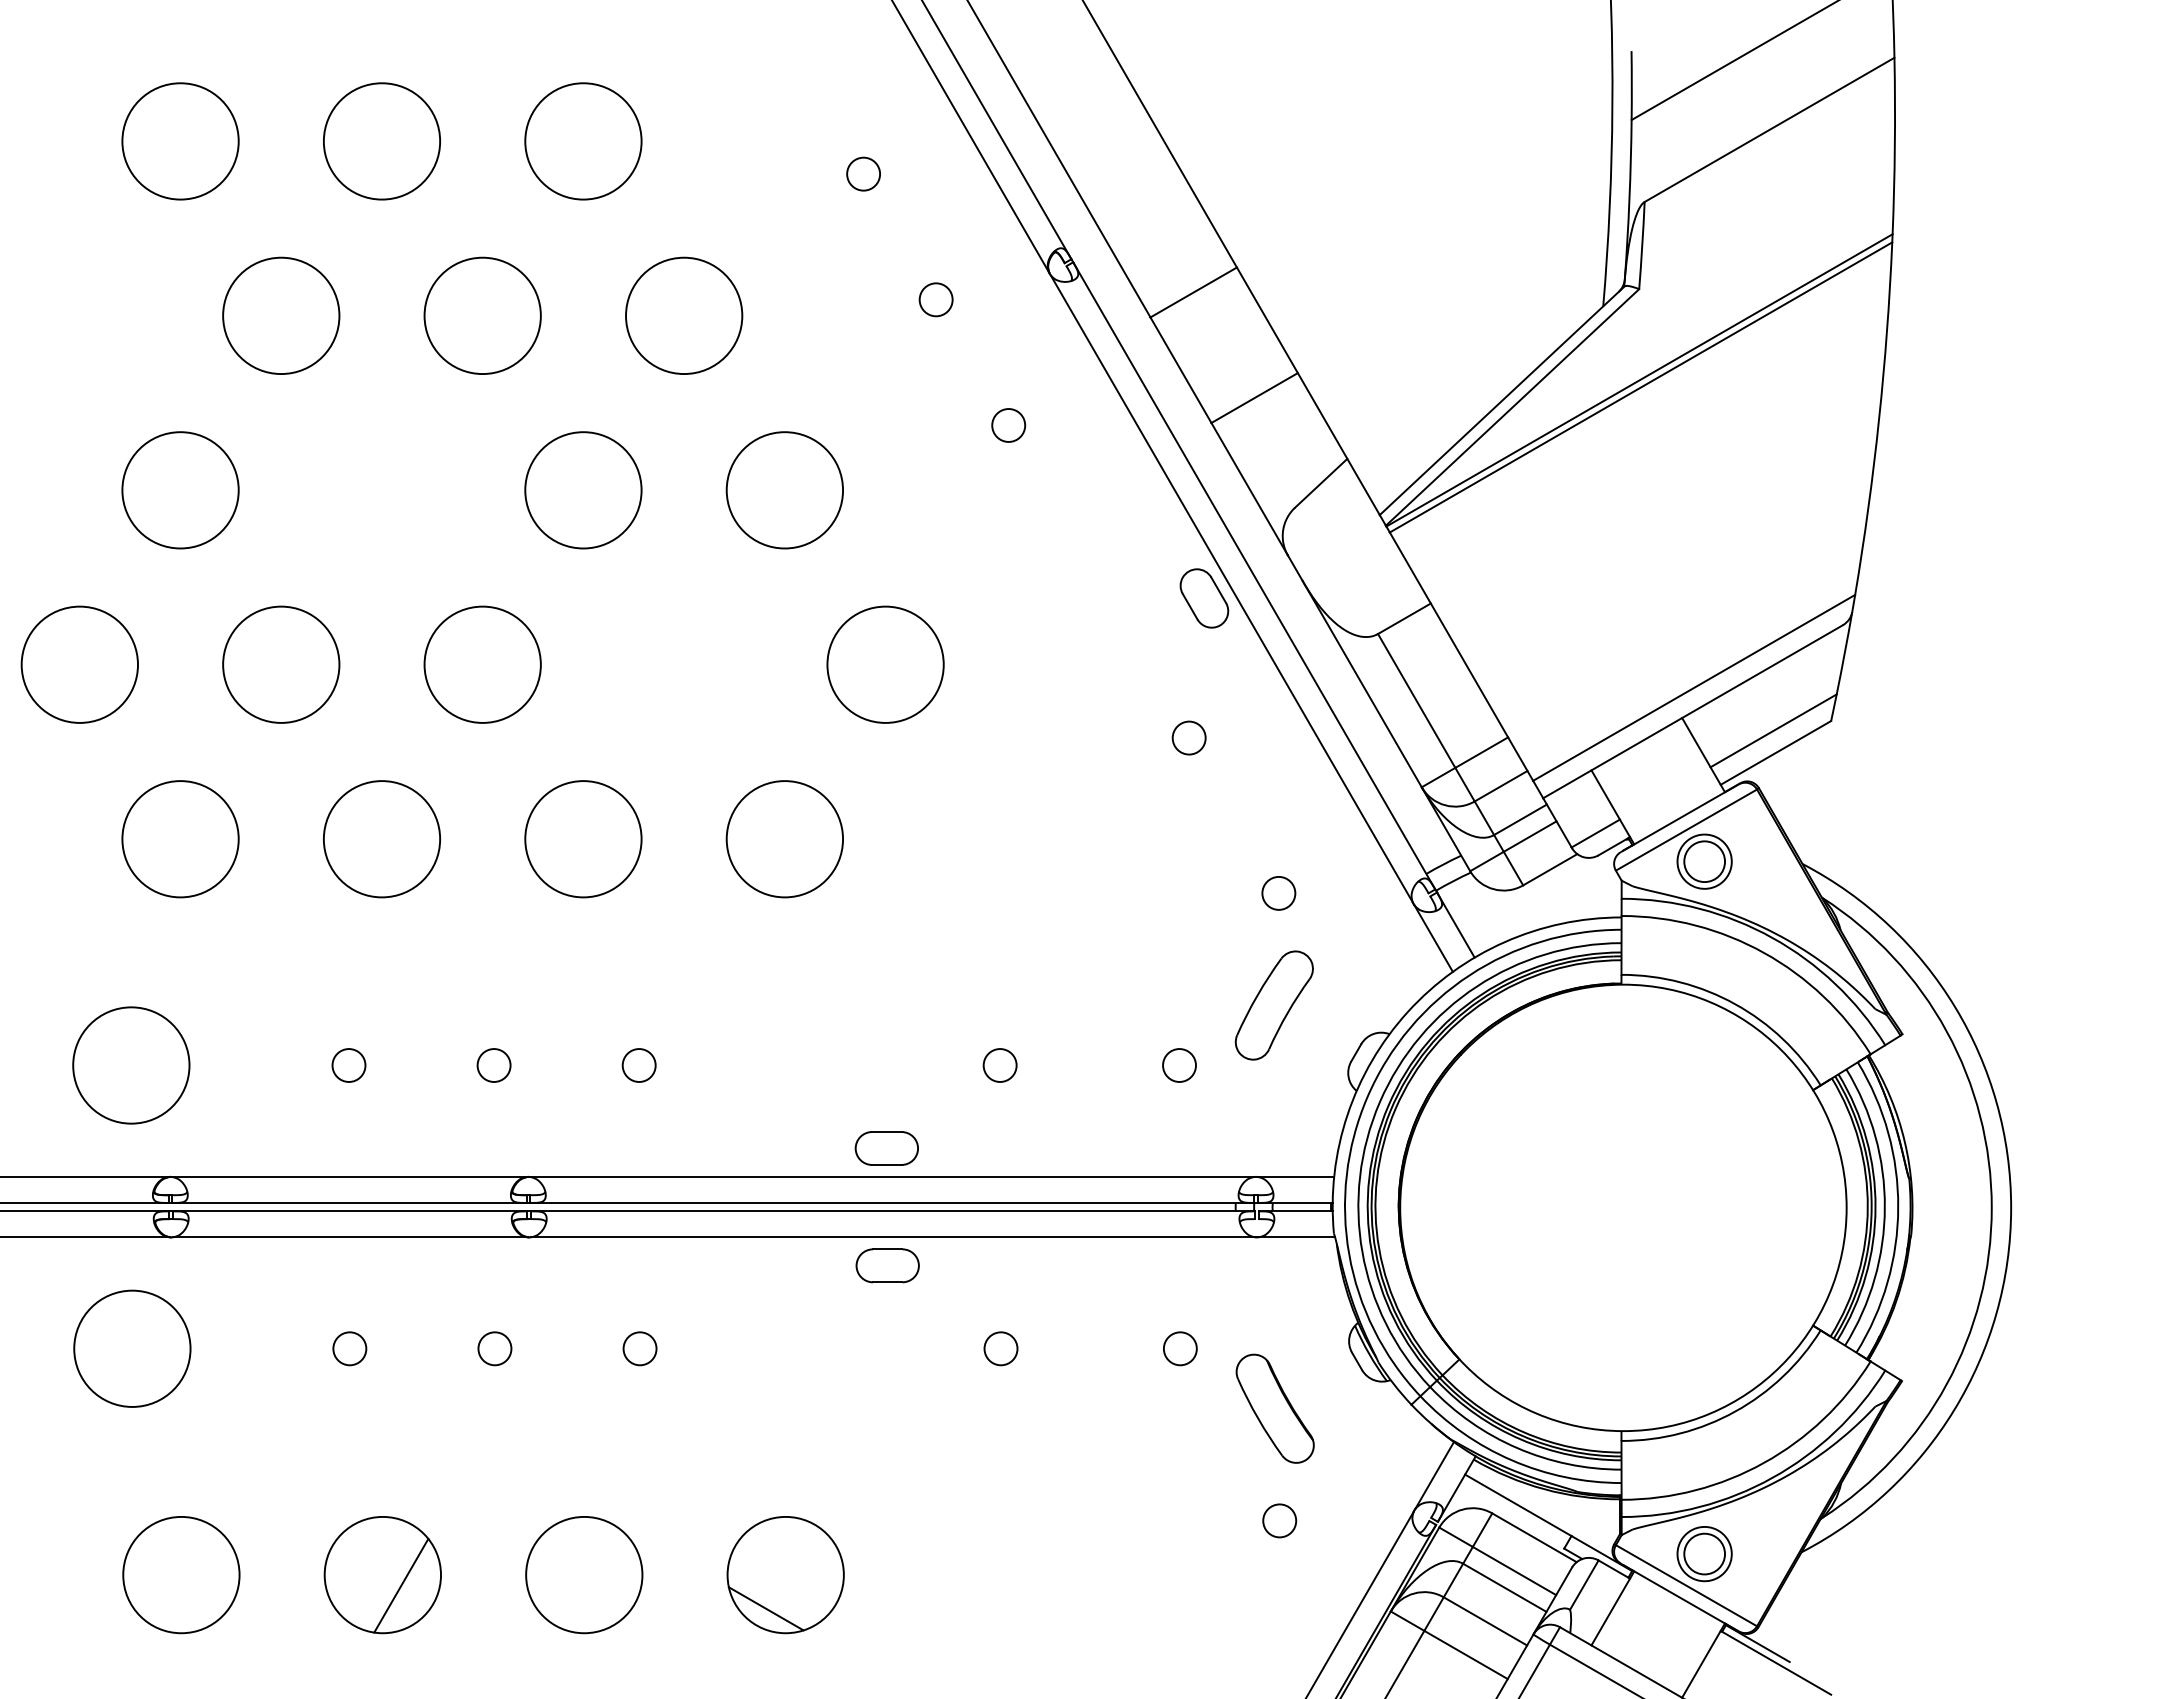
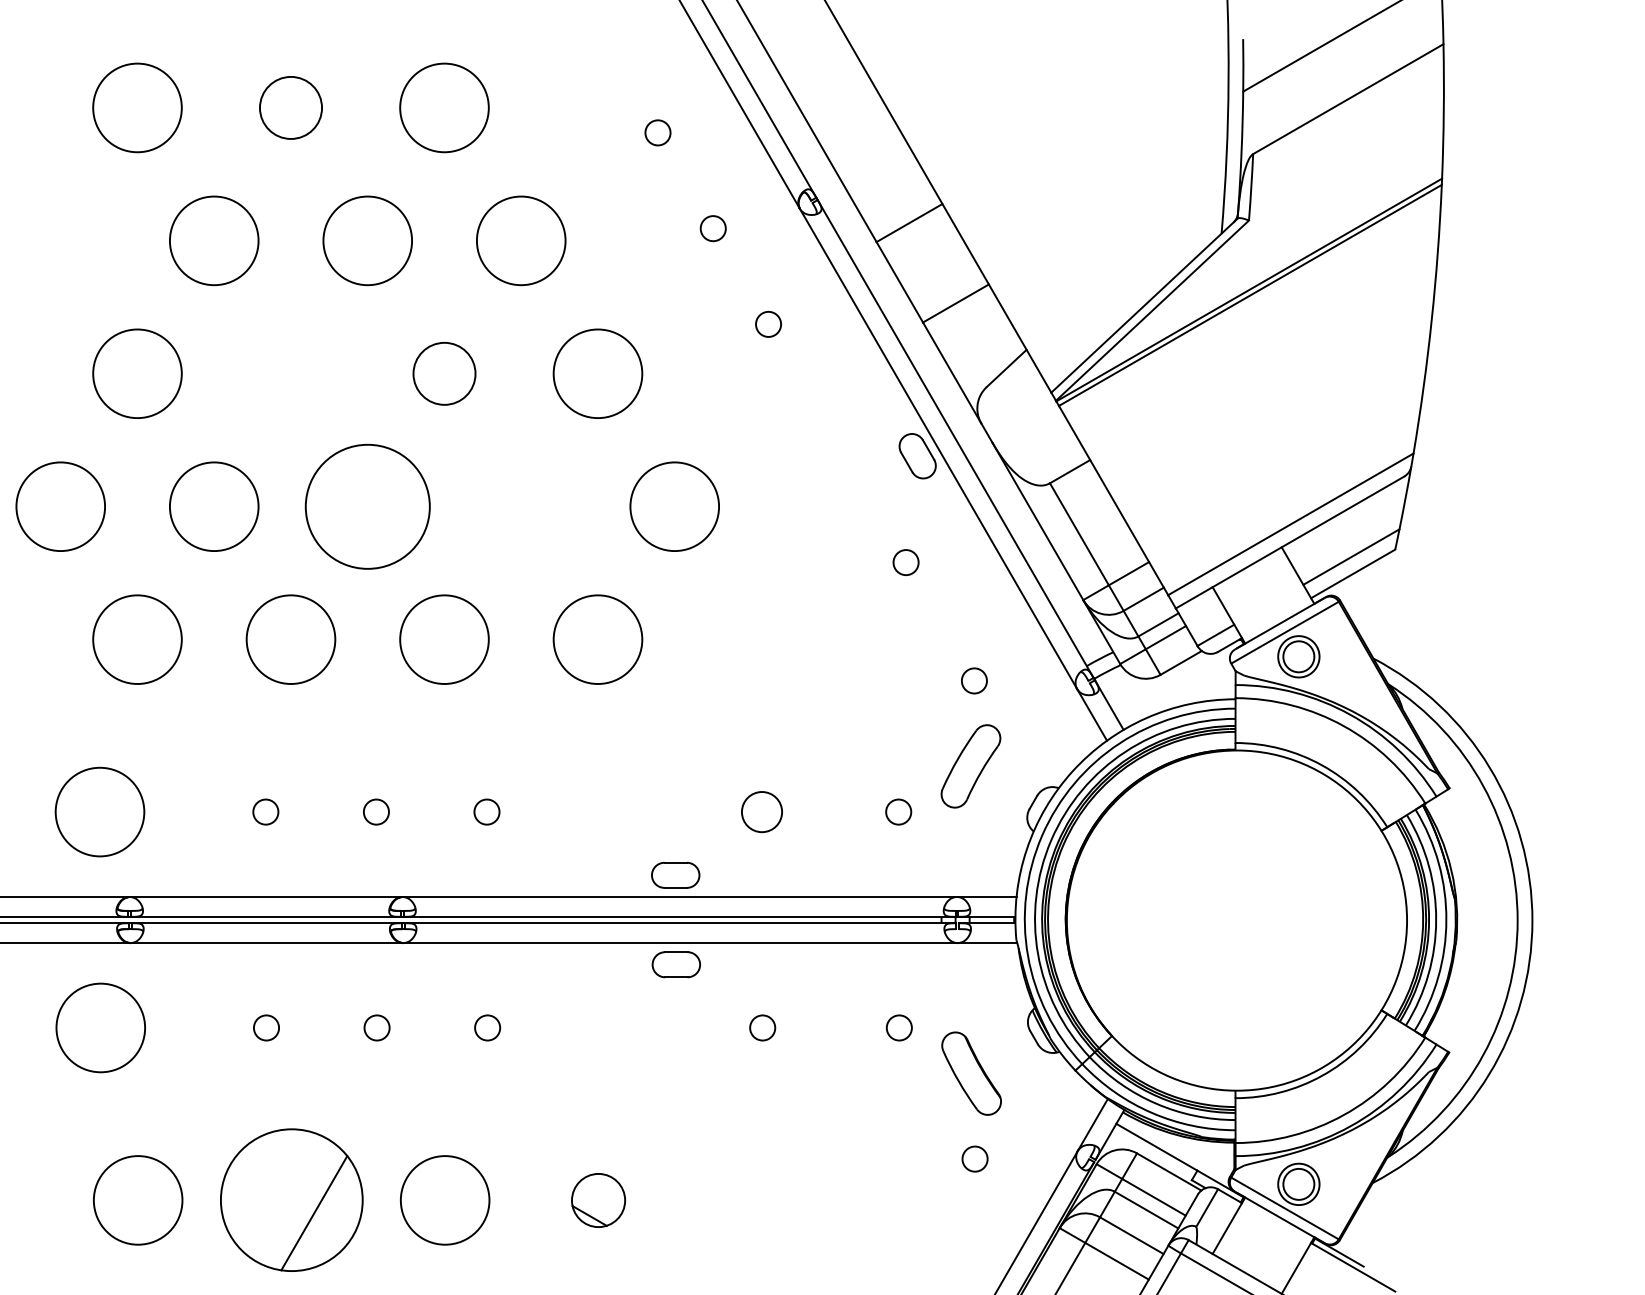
circle: (381, 141) -> (290, 108), size x0.7
circle: (583, 490) -> (444, 373), size x0.7
circle: (482, 664) -> (367, 506), size x1.4
circle: (999, 1065) -> (761, 812), size x1.6
part: (382, 1575) -> (291, 1200), size x1.6
part: (785, 1575) -> (598, 1200), size x0.6

